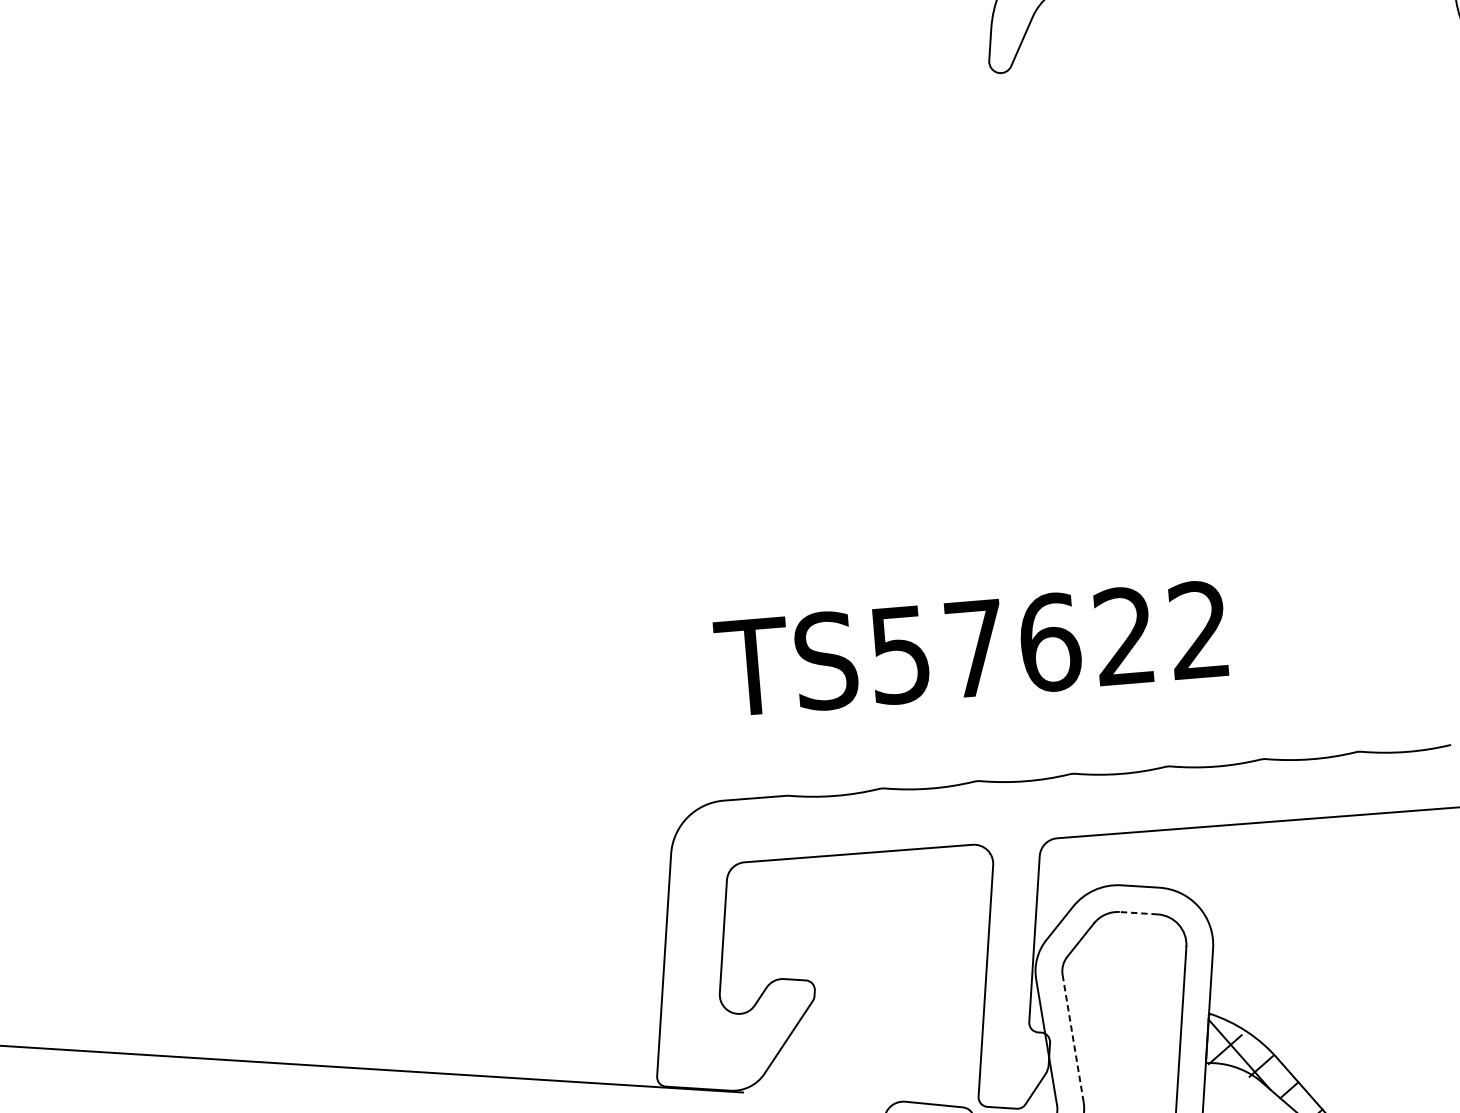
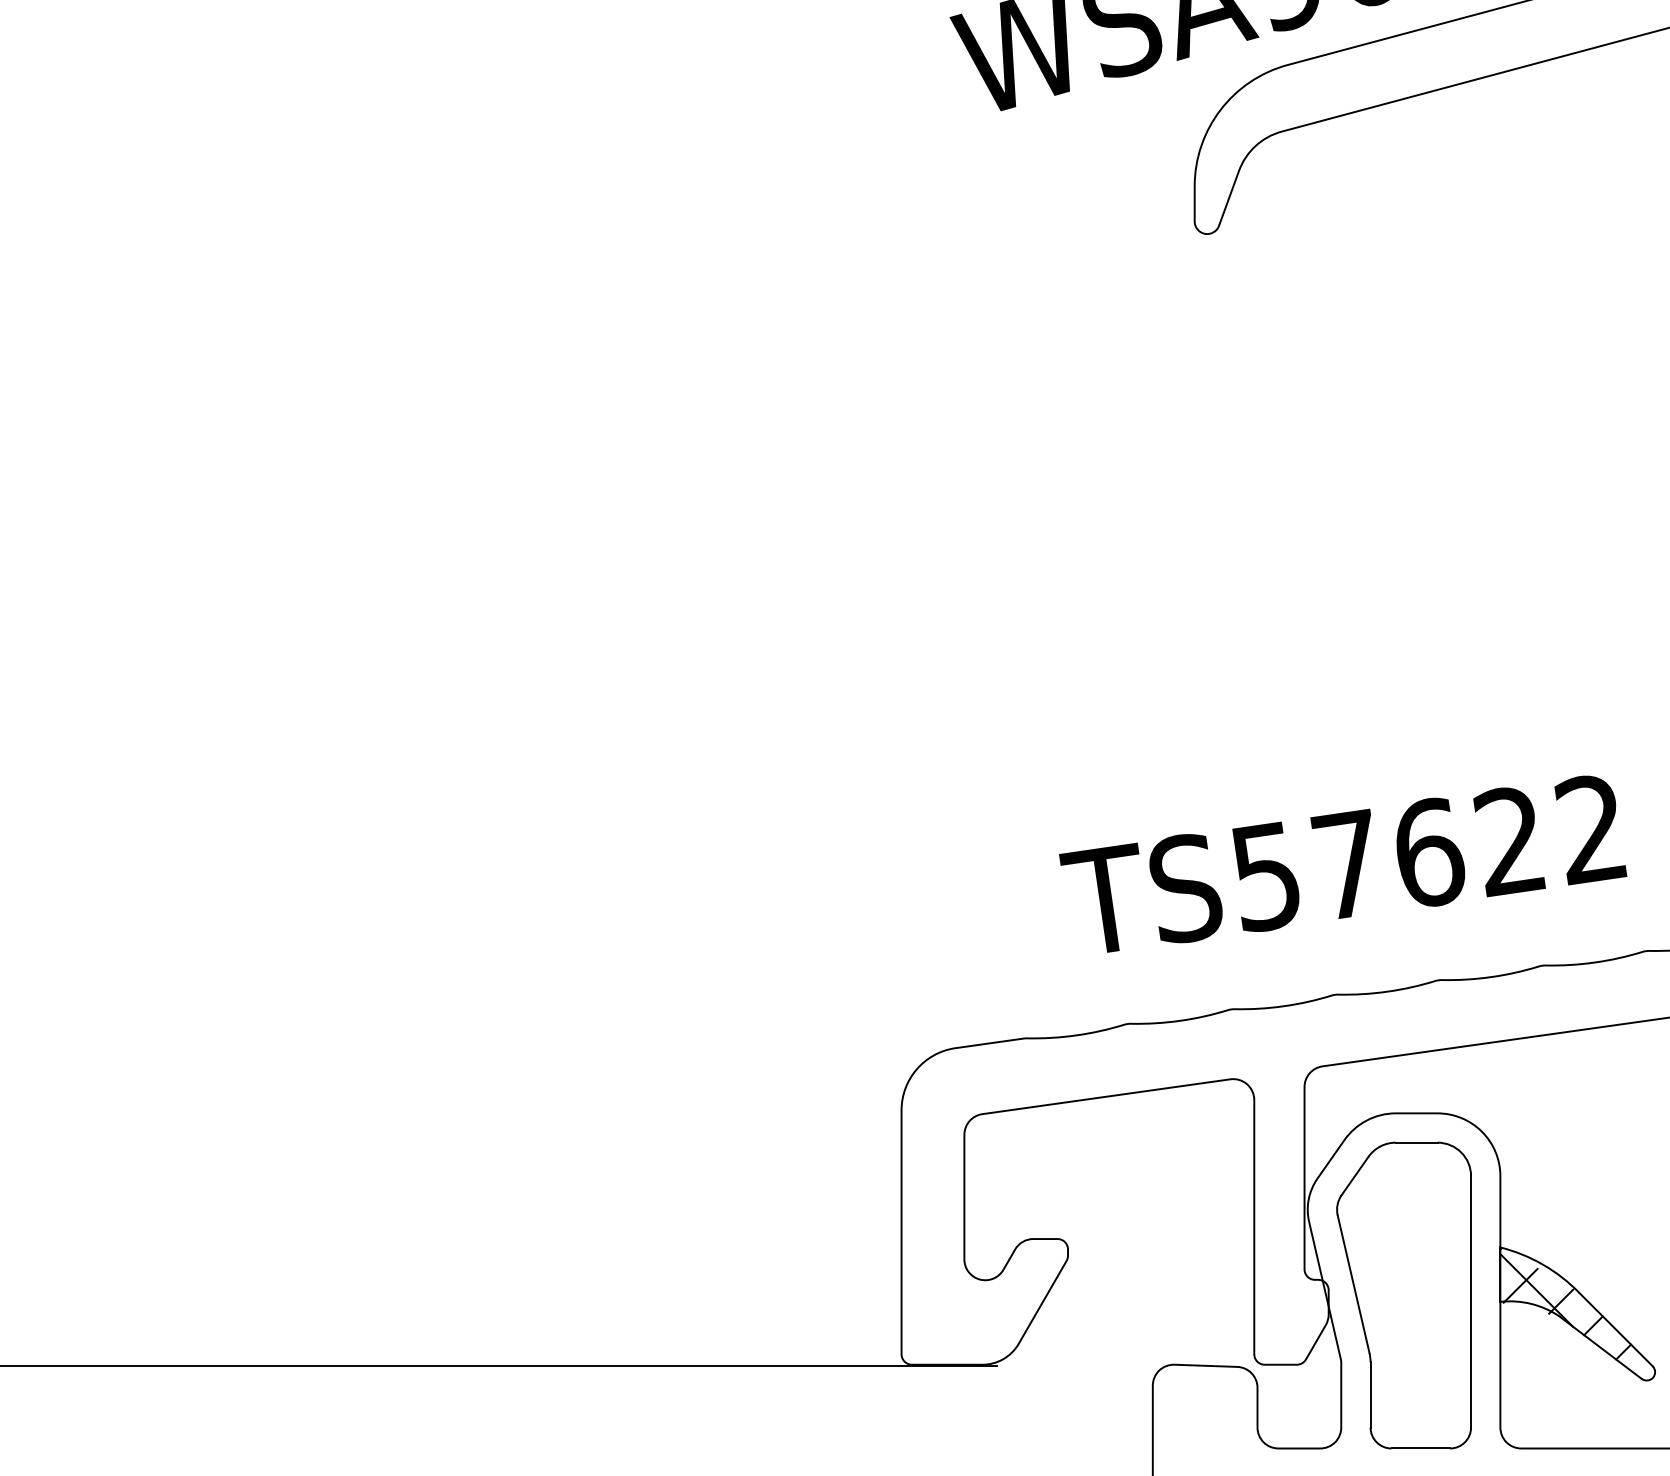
text: (971, 647) -> (1343, 863), moved
line: (1138, 913) -> (1416, 1142), dashed -> solid
line: (1073, 1038) -> (1353, 1284), dashed -> solid

